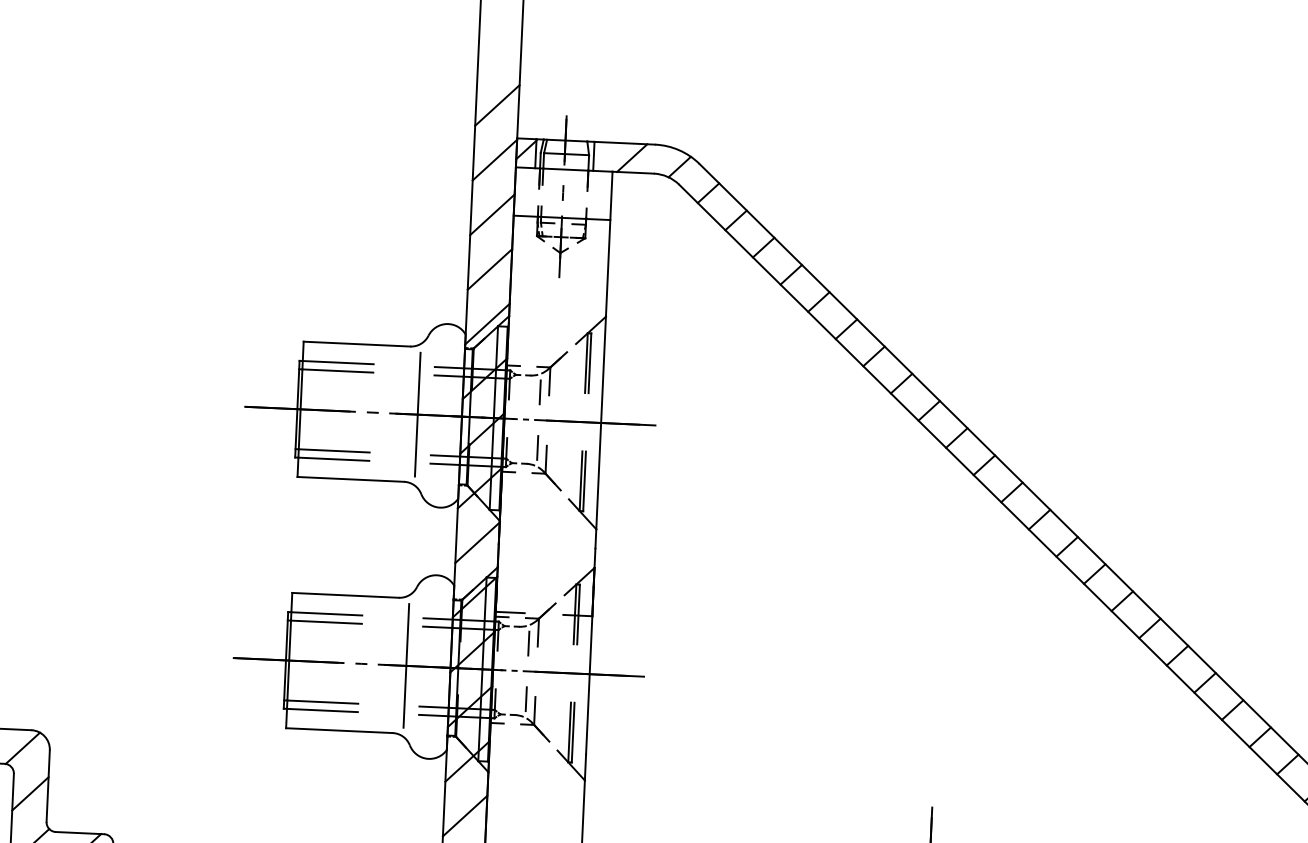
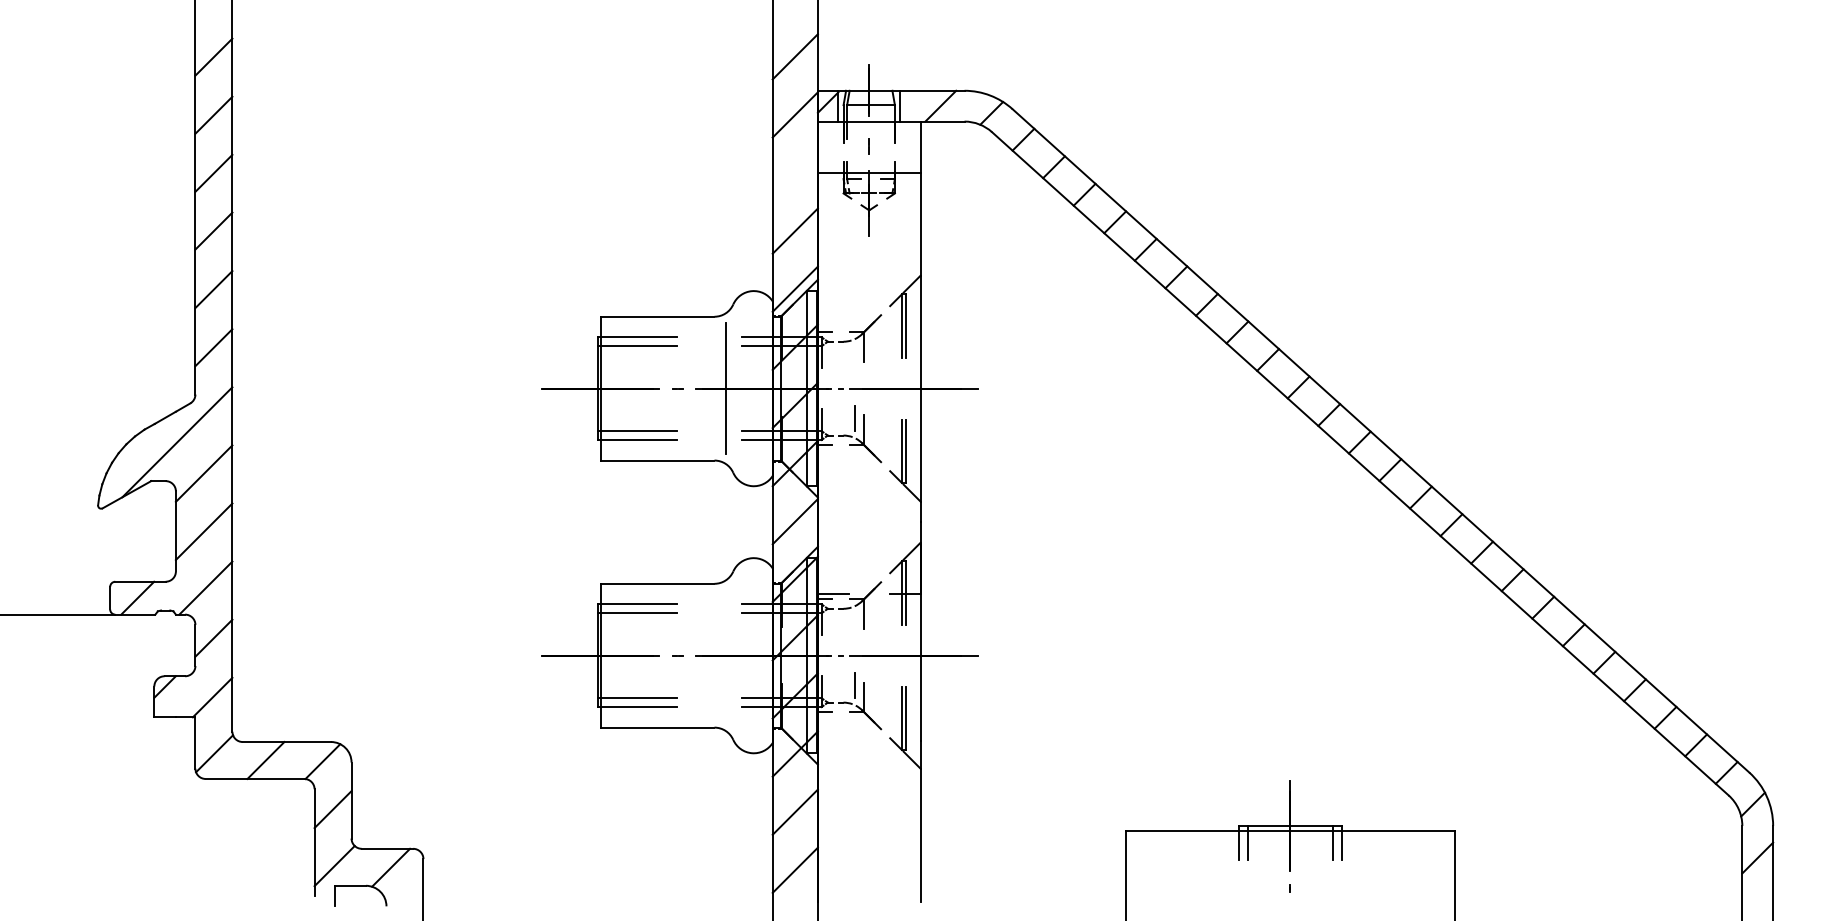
line: (491, 214) -> (794, 172), removed
line: (540, 391) -> (854, 358), removed
line: (528, 642) -> (854, 625), removed
line: (406, 665) -> (725, 655), removed

